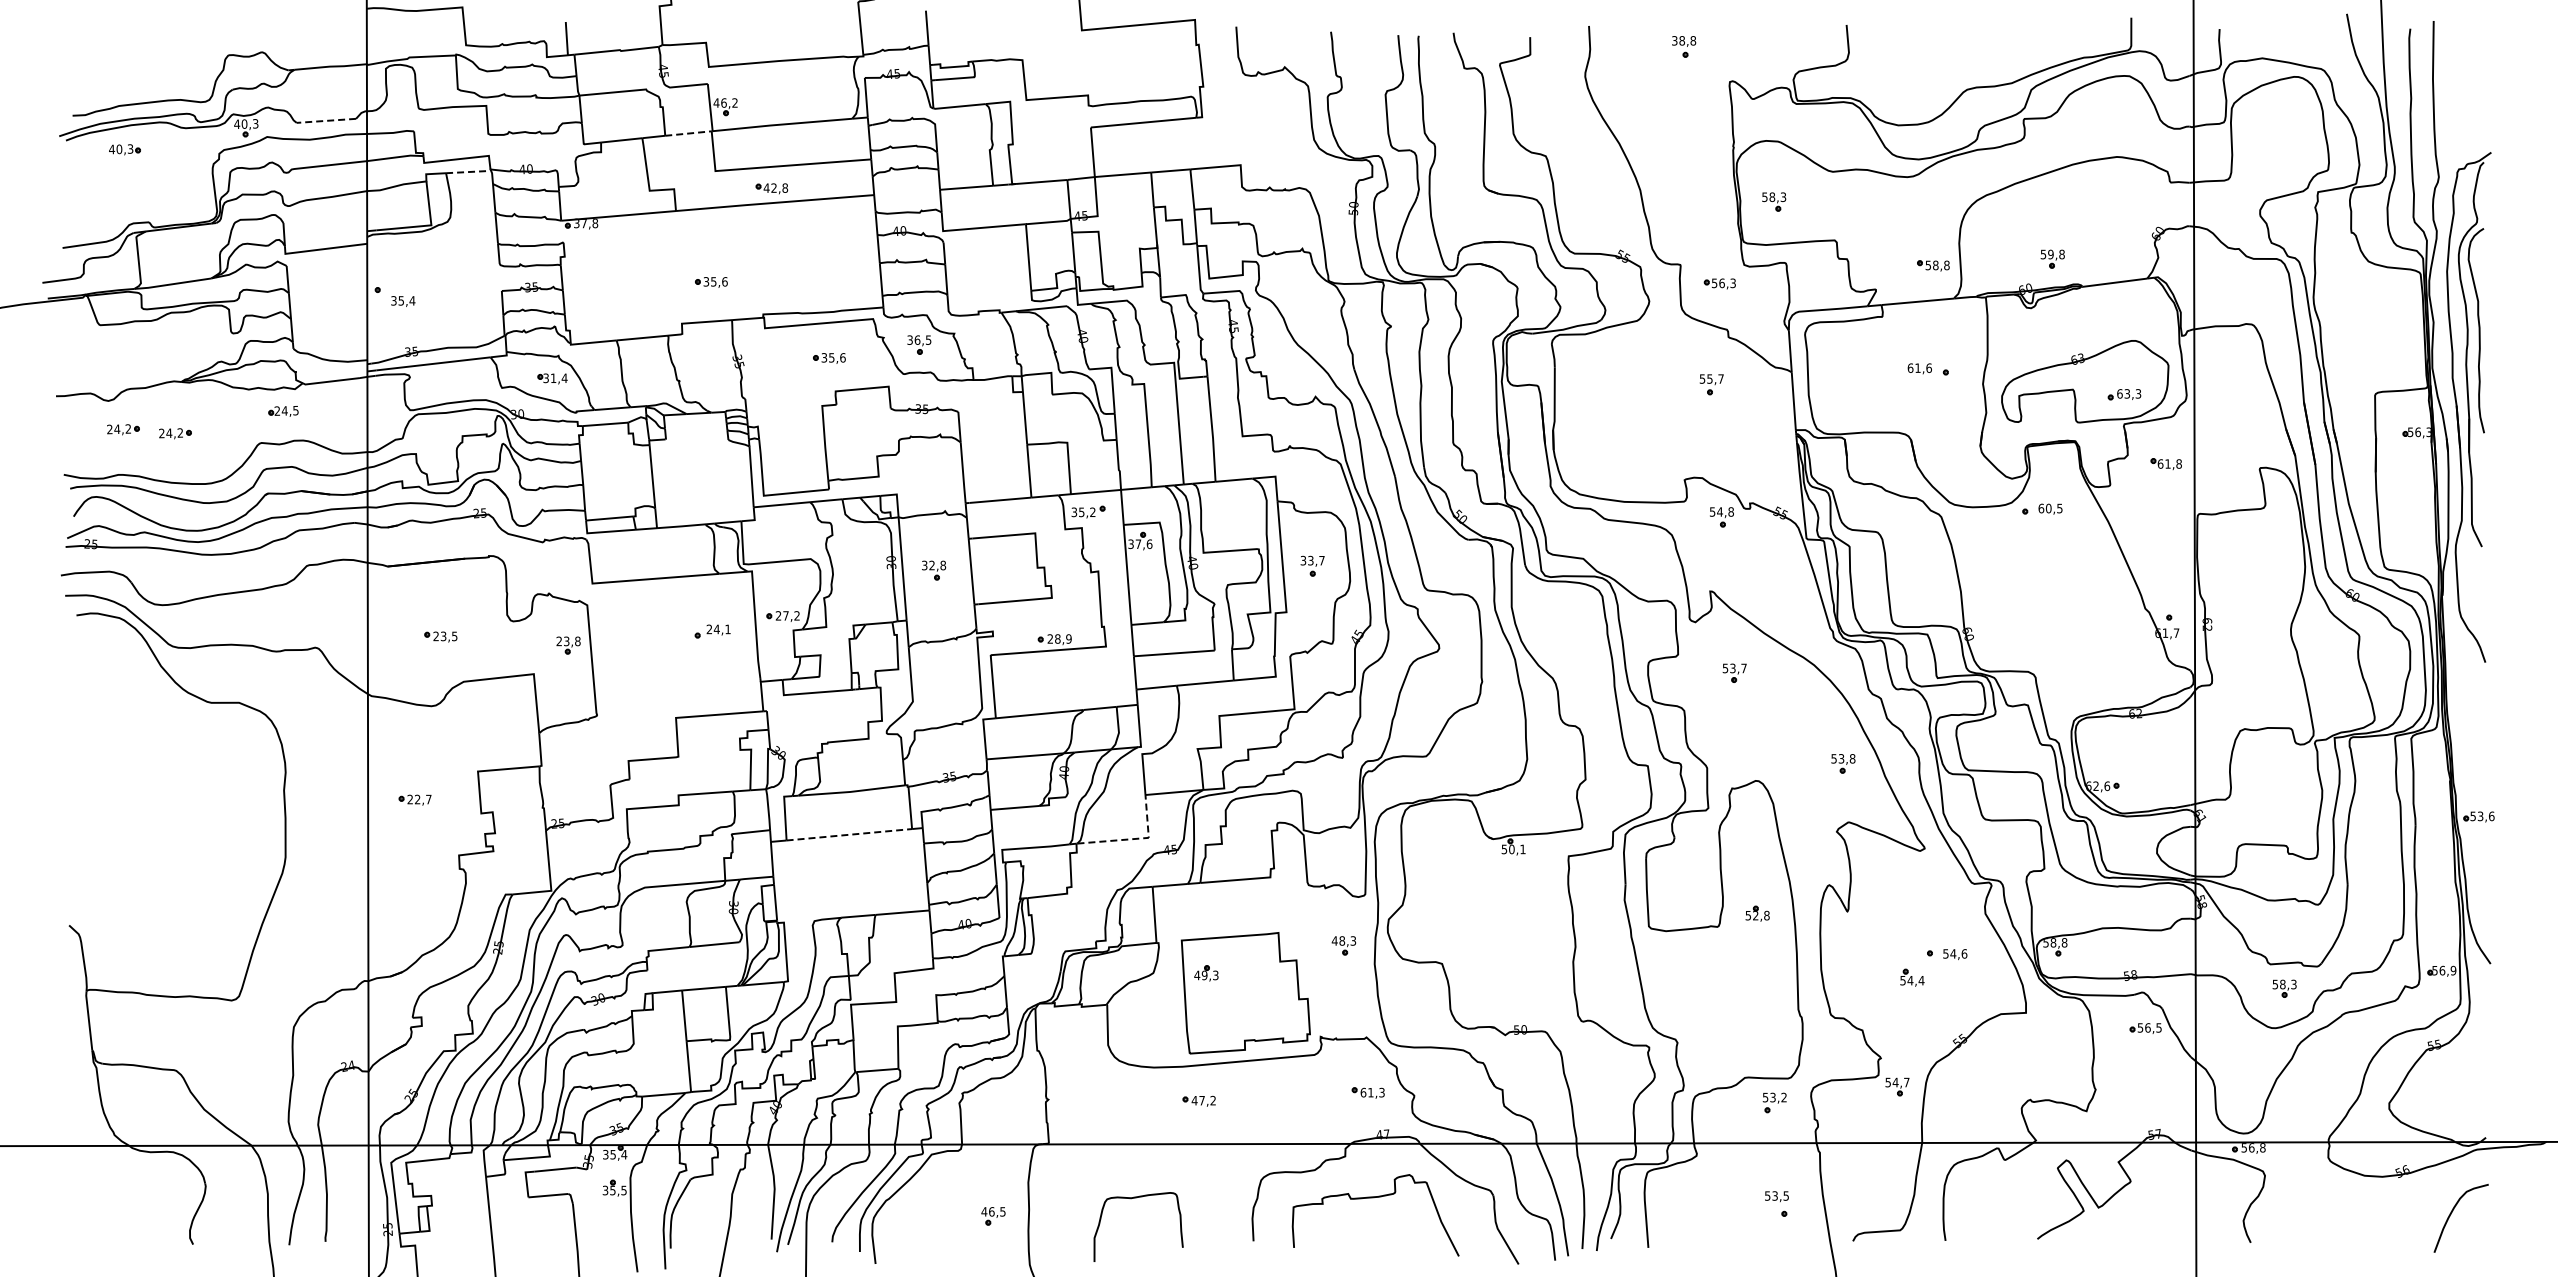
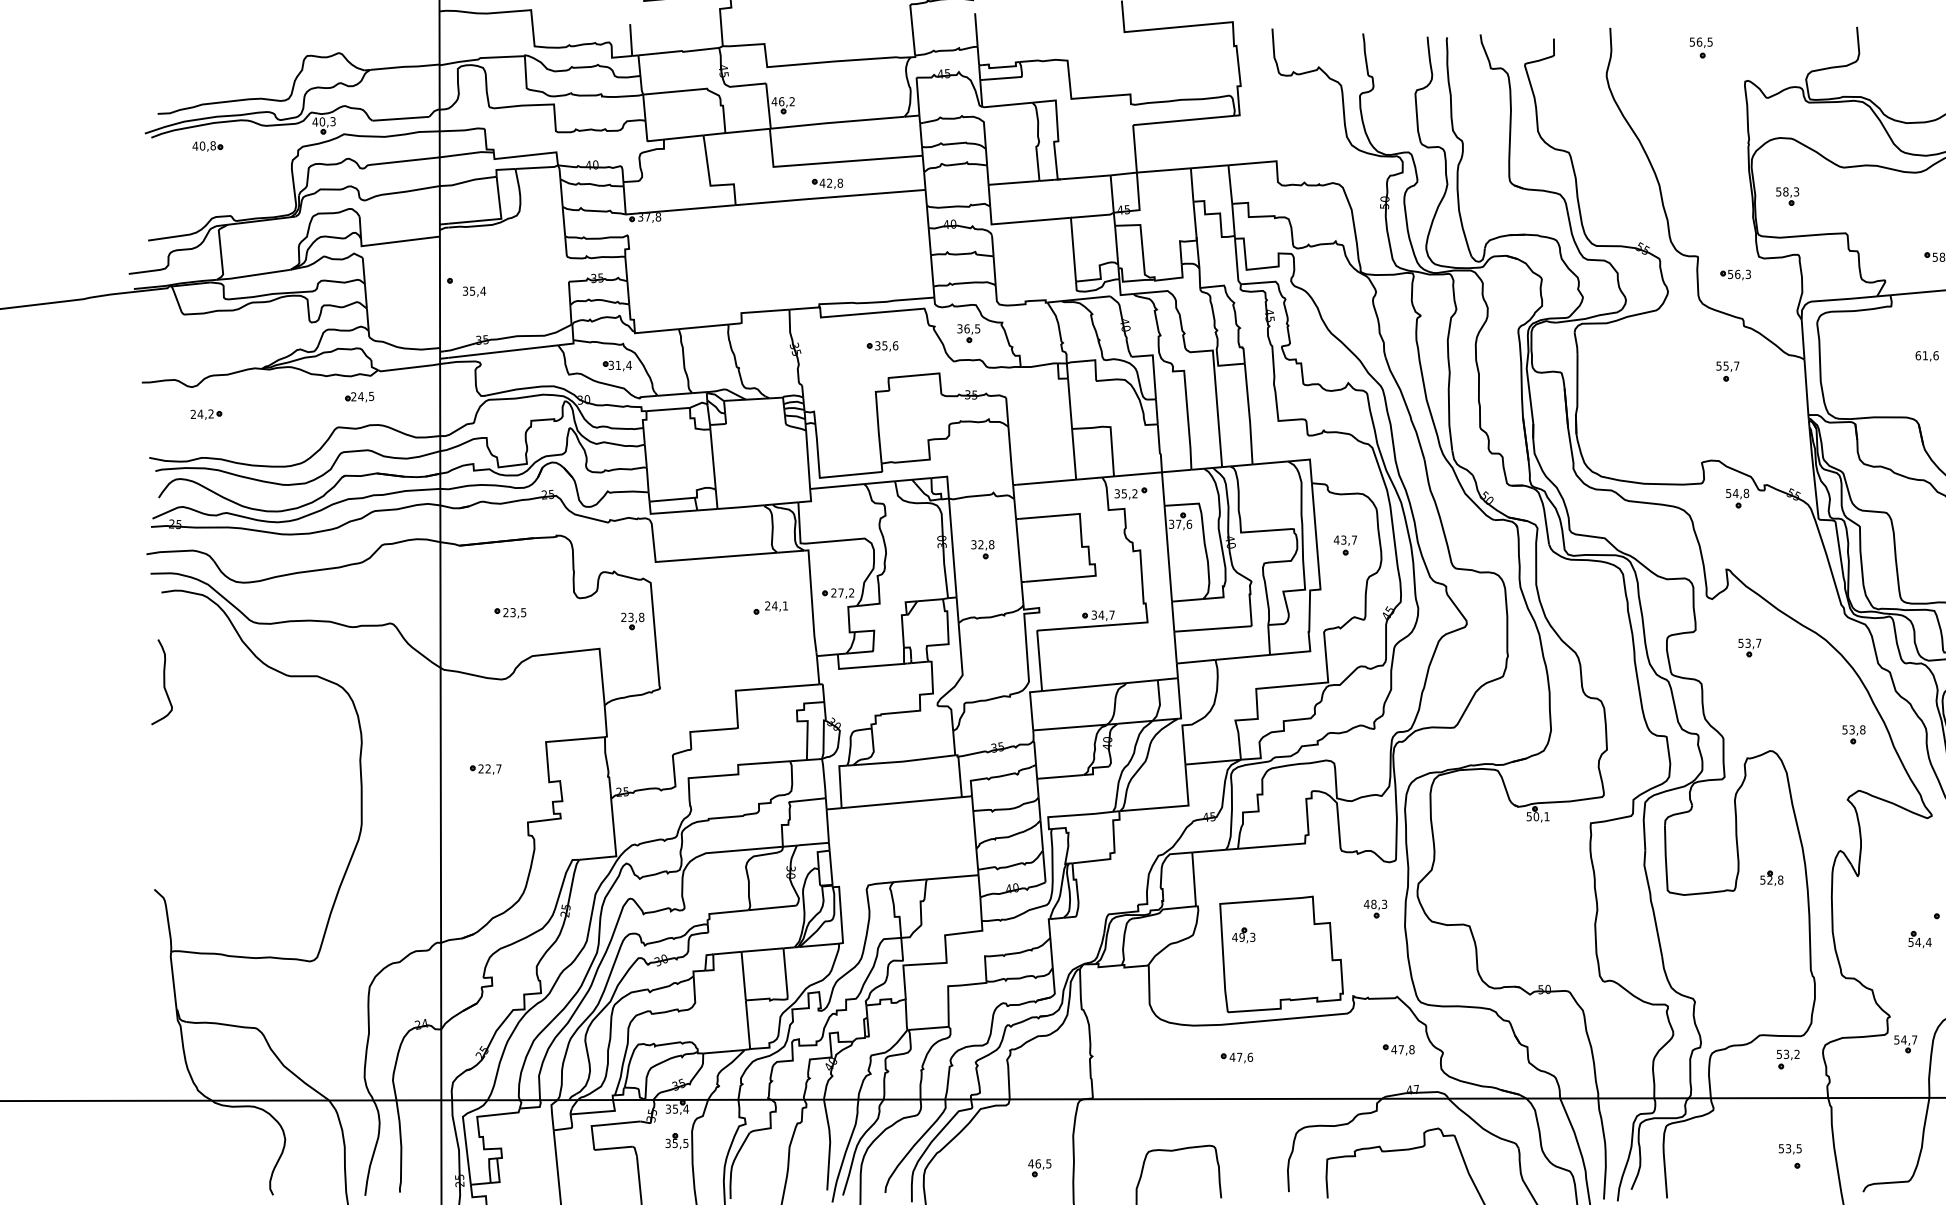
text: (1684, 40) -> (1701, 41), 38,8 -> 56,5
line: (326, 120) -> (400, 118), dashed -> solid
line: (687, 133) -> (746, 130), dashed -> solid
text: (130, 148) -> (213, 145), 40,3 -> 40,8
line: (469, 171) -> (537, 167), dashed -> solid
part: (711, 282) -> (769, 273), removed
part: (175, 433) -> (256, 418), removed
text: (1303, 560) -> (1336, 539), 33,7 -> 43,7
text: (1059, 638) -> (1103, 614), 28,9 -> 34,7
curve: (78, 708) -> (163, 681), added
line: (849, 834) -> (901, 802), dashed -> solid
line: (1134, 838) -> (1174, 806), dashed -> solid
text: (1372, 1092) -> (1402, 1049), 61,3 -> 47,8
text: (1213, 1100) -> (1250, 1057), 47,2 -> 47,6

